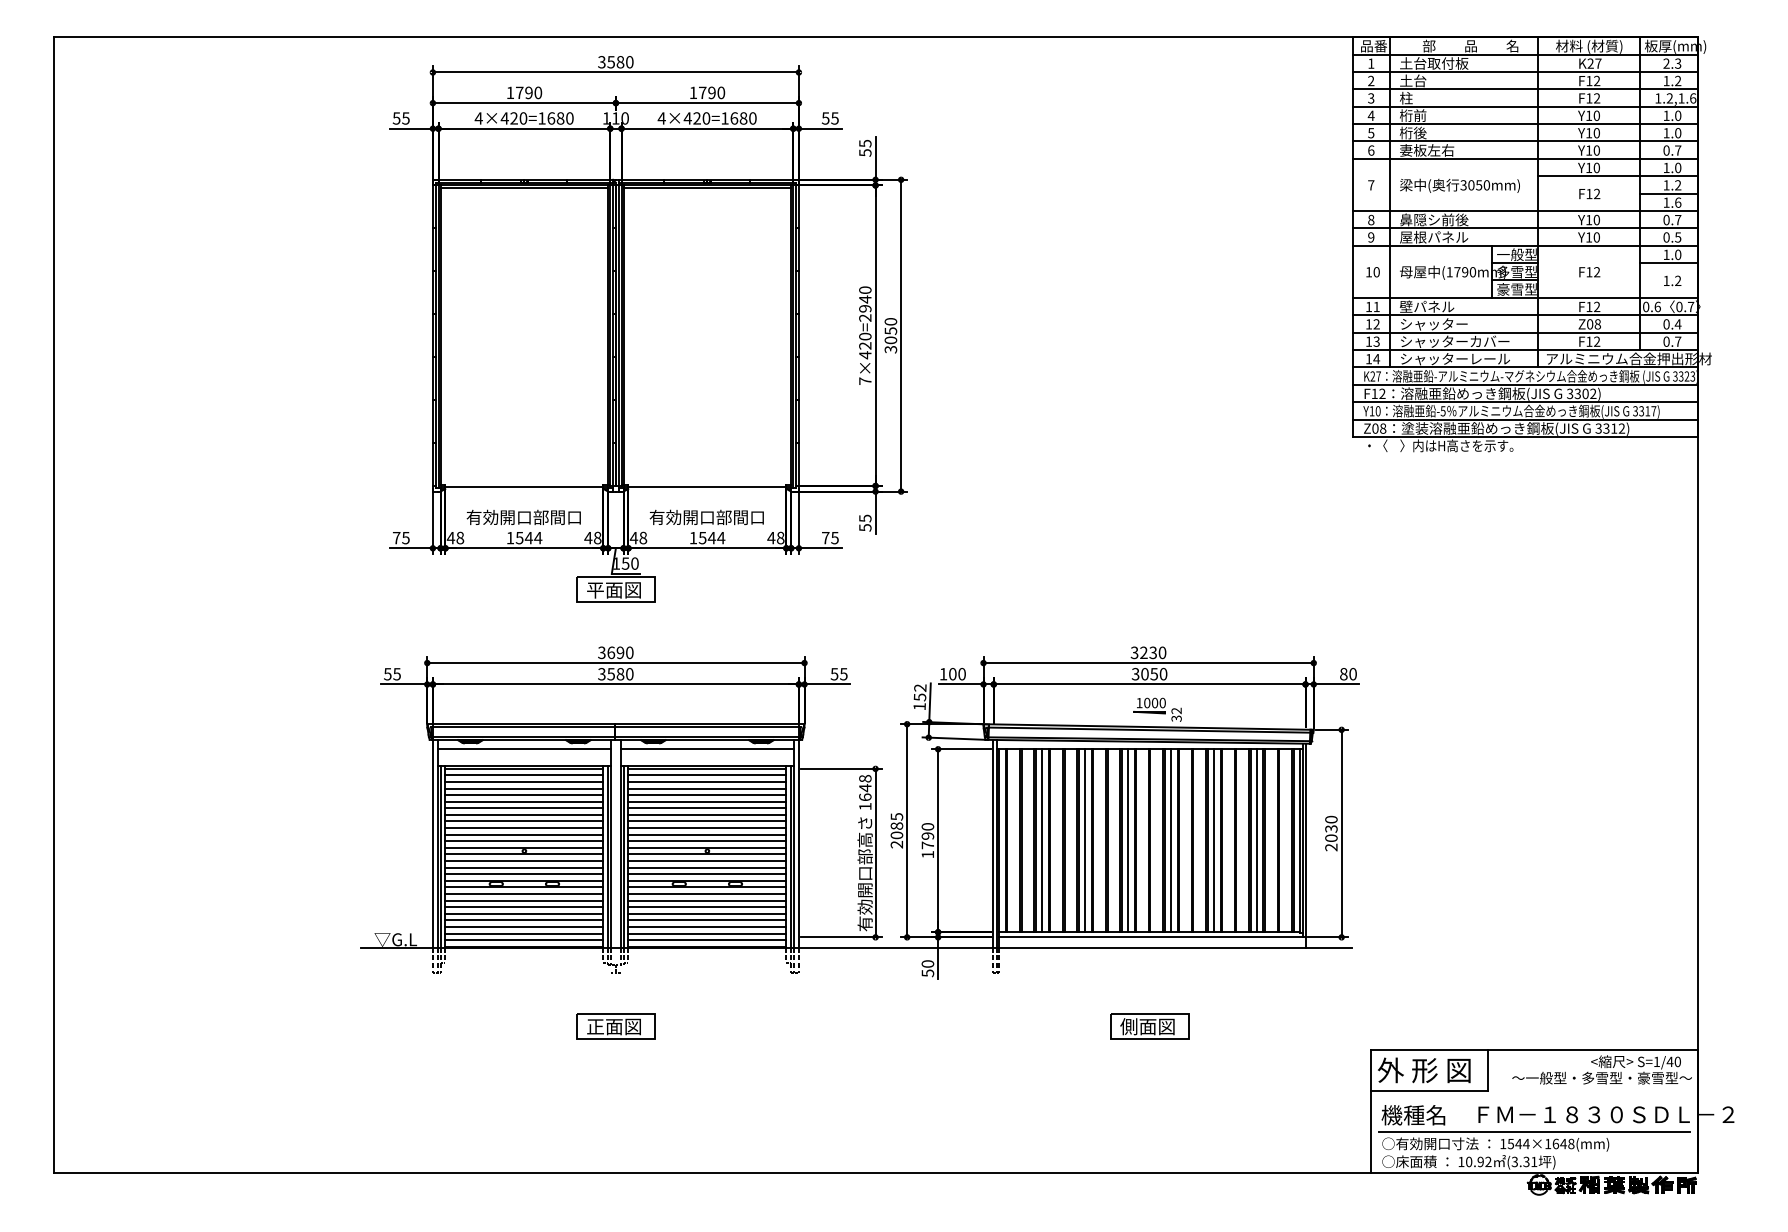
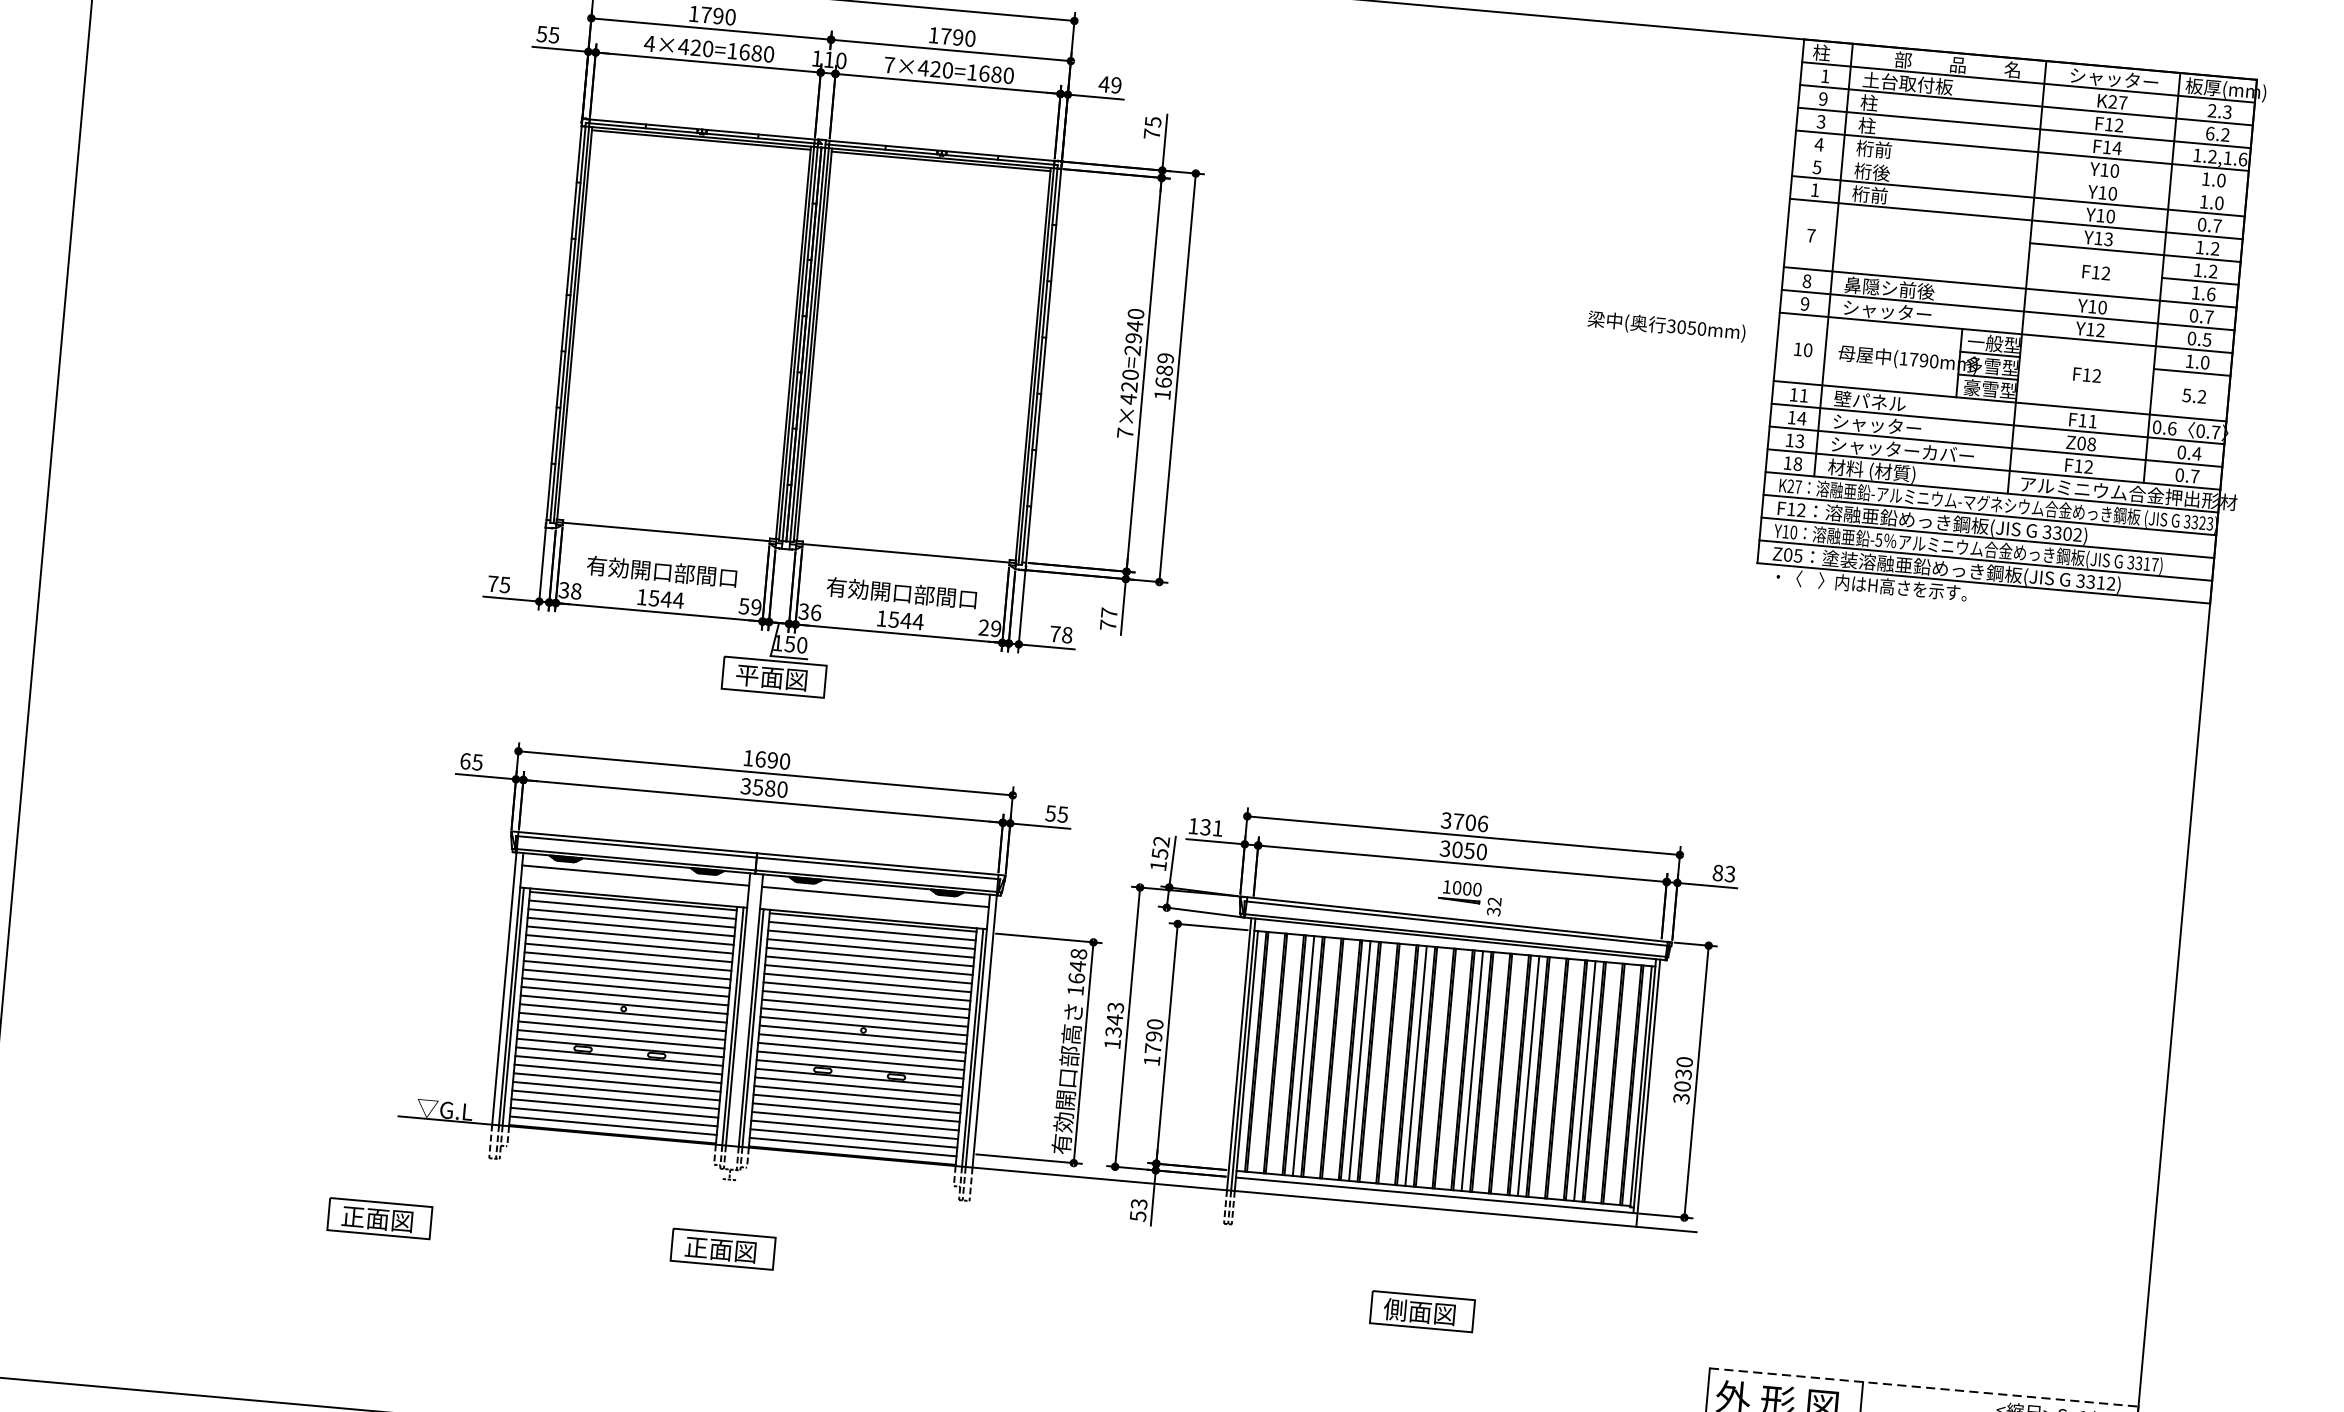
text: (1373, 45) -> (1830, 52), 品番 -> 柱
text: (1589, 46) -> (2113, 79), 材料 (材質) -> シャッター
text: (1413, 80) -> (1878, 103), 土台 -> 柱
text: (1666, 80) -> (2210, 132), 1.2 -> 6.2
text: (1371, 81) -> (1823, 99), 2 -> 9
text: (1596, 98) -> (2116, 148), F12 -> F14
text: (661, 118) -> (889, 65), 4×420=1680 -> 7×420=1680
text: (829, 118) -> (1109, 84), 55 -> 49
line: (1525, 124) -> (2020, 174), removed
text: (1371, 150) -> (1815, 190), 6 -> 1
text: (1426, 150) -> (1887, 196), 妻板左右 -> 桁前
text: (865, 152) -> (1152, 133), 55 -> 75
text: (1596, 167) -> (2108, 238), Y10 -> Y13
text: (1678, 168) -> (2215, 249), 1.0 -> 1.2
text: (1459, 185) -> (1666, 326), moved
text: (1434, 236) -> (1888, 310), 屋根パネル -> シャッター
text: (1596, 237) -> (2100, 330), Y10 -> Y12
text: (1666, 280) -> (2186, 394), 1.2 -> 5.2
text: (1597, 306) -> (2093, 420), F12 -> F11
text: (1376, 324) -> (1801, 418), 12 -> 14
text: (890, 335) -> (1163, 376), 3050 -> 1689
text: (1454, 358) -> (1899, 472), シャッターレール -> 材料 (材質)
text: (1376, 359) -> (1797, 464), 14 -> 18
text: (1383, 428) -> (1798, 555), Z08 -> Z05
text: (865, 522) -> (1109, 618), 55 -> 77
text: (450, 537) -> (563, 589), 48 -> 38
text: (592, 537) -> (749, 606), 48 -> 59
text: (638, 537) -> (809, 611), 48 -> 36
text: (775, 537) -> (989, 627), 48 -> 29
text: (834, 537) -> (1066, 634), 75 -> 78
text: (601, 652) -> (747, 757), 3690 -> 1690
text: (1153, 652) -> (1471, 822), 3230 -> 3706
text: (957, 673) -> (1211, 826), 100 -> 131
text: (387, 674) -> (465, 761), 55 -> 65
text: (1352, 674) -> (1729, 874), 80 -> 83
text: (896, 830) -> (1113, 1025), 2085 -> 1343
text: (1331, 847) -> (1681, 1098), 2030 -> 3030
text: (927, 963) -> (1138, 1203), 50 -> 53
part: (353, 1026) -> (379, 1218), added
line: (1534, 1049) -> (1923, 1387), solid -> dashed

